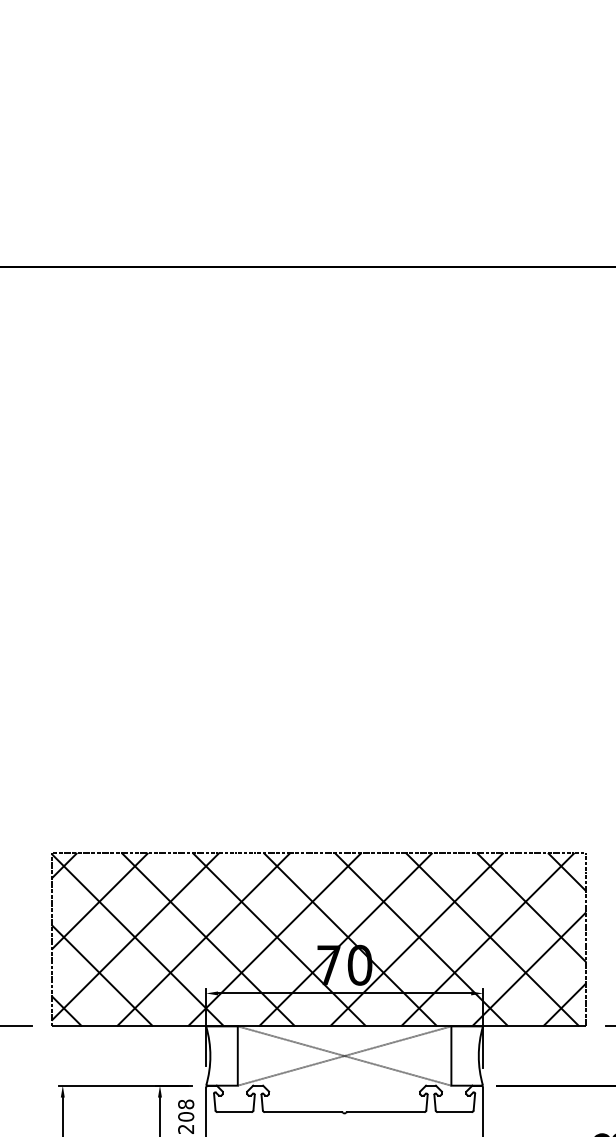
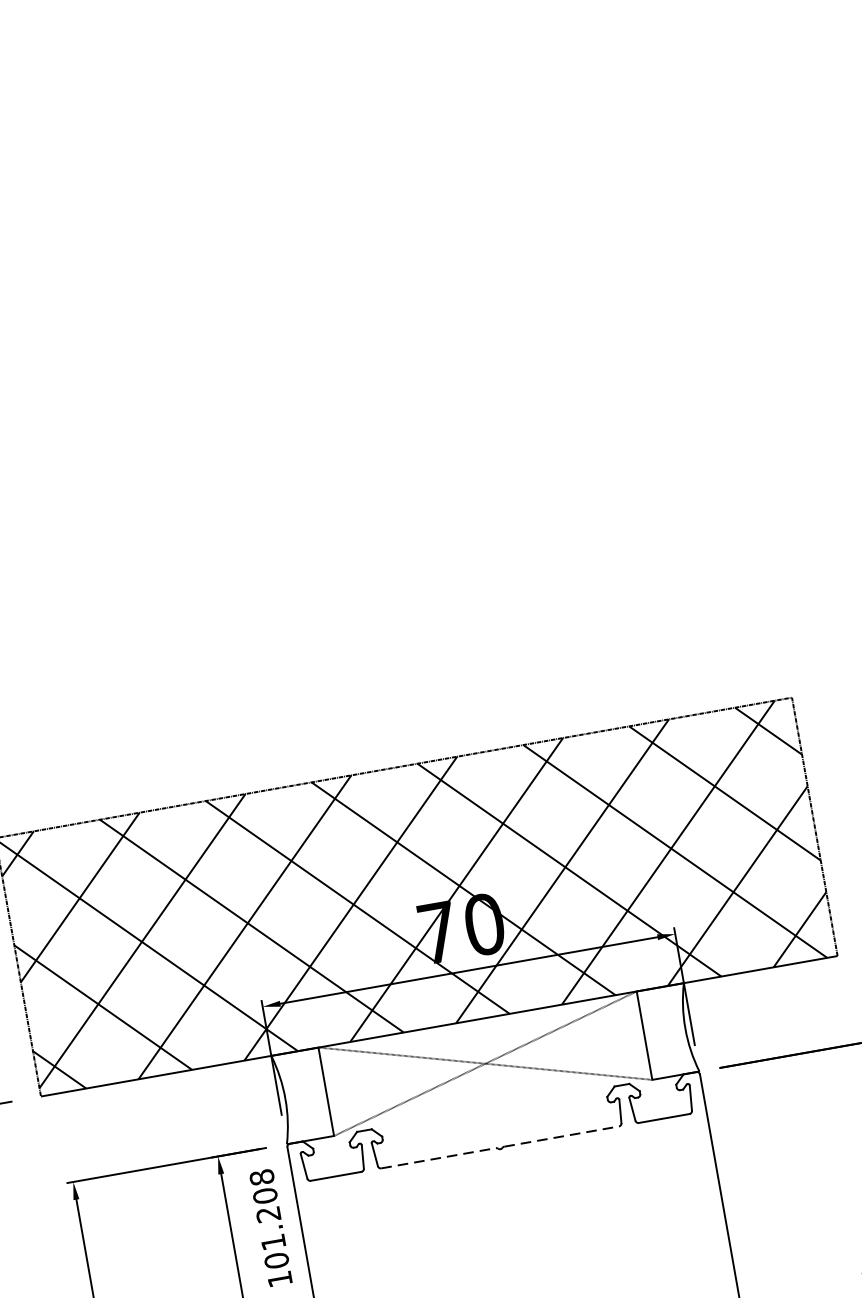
line: (303, 1112) -> (439, 1158), solid -> dashed
line: (386, 1112) -> (562, 1136), solid -> dashed

